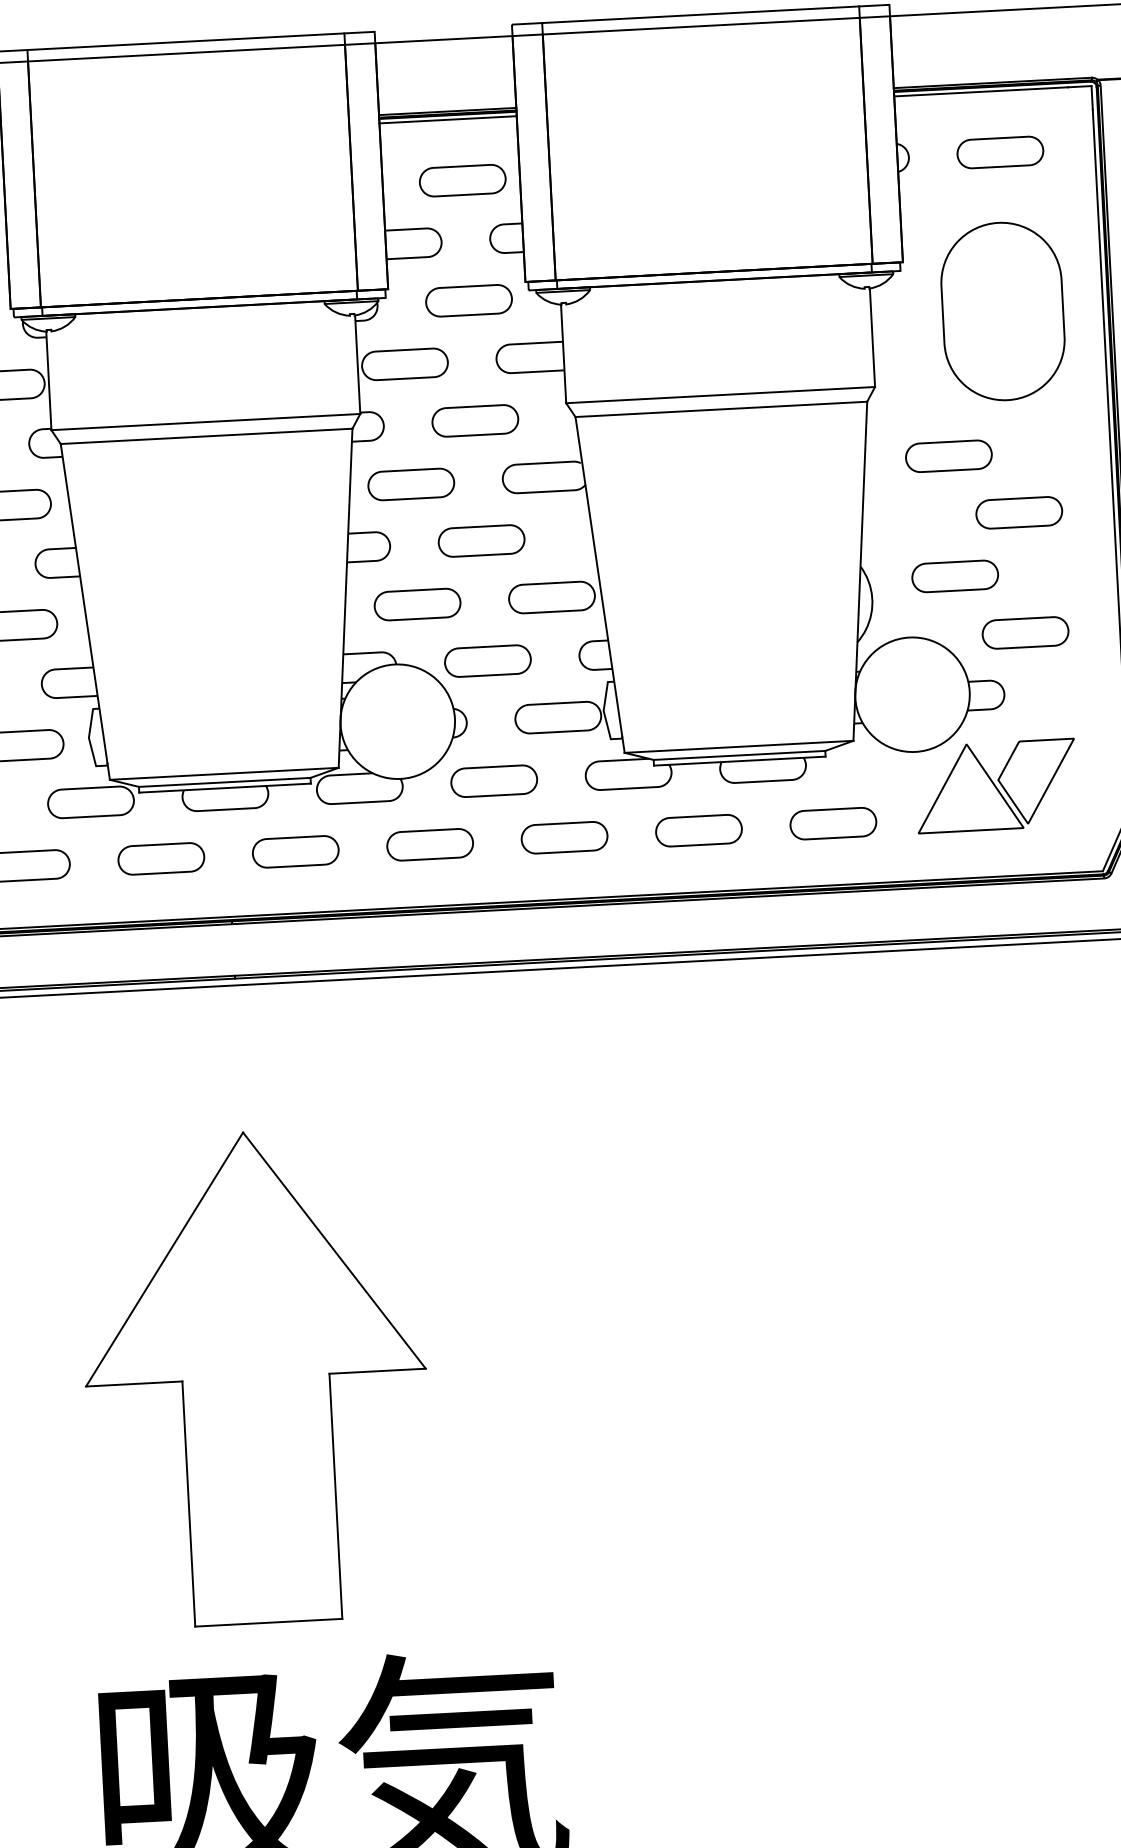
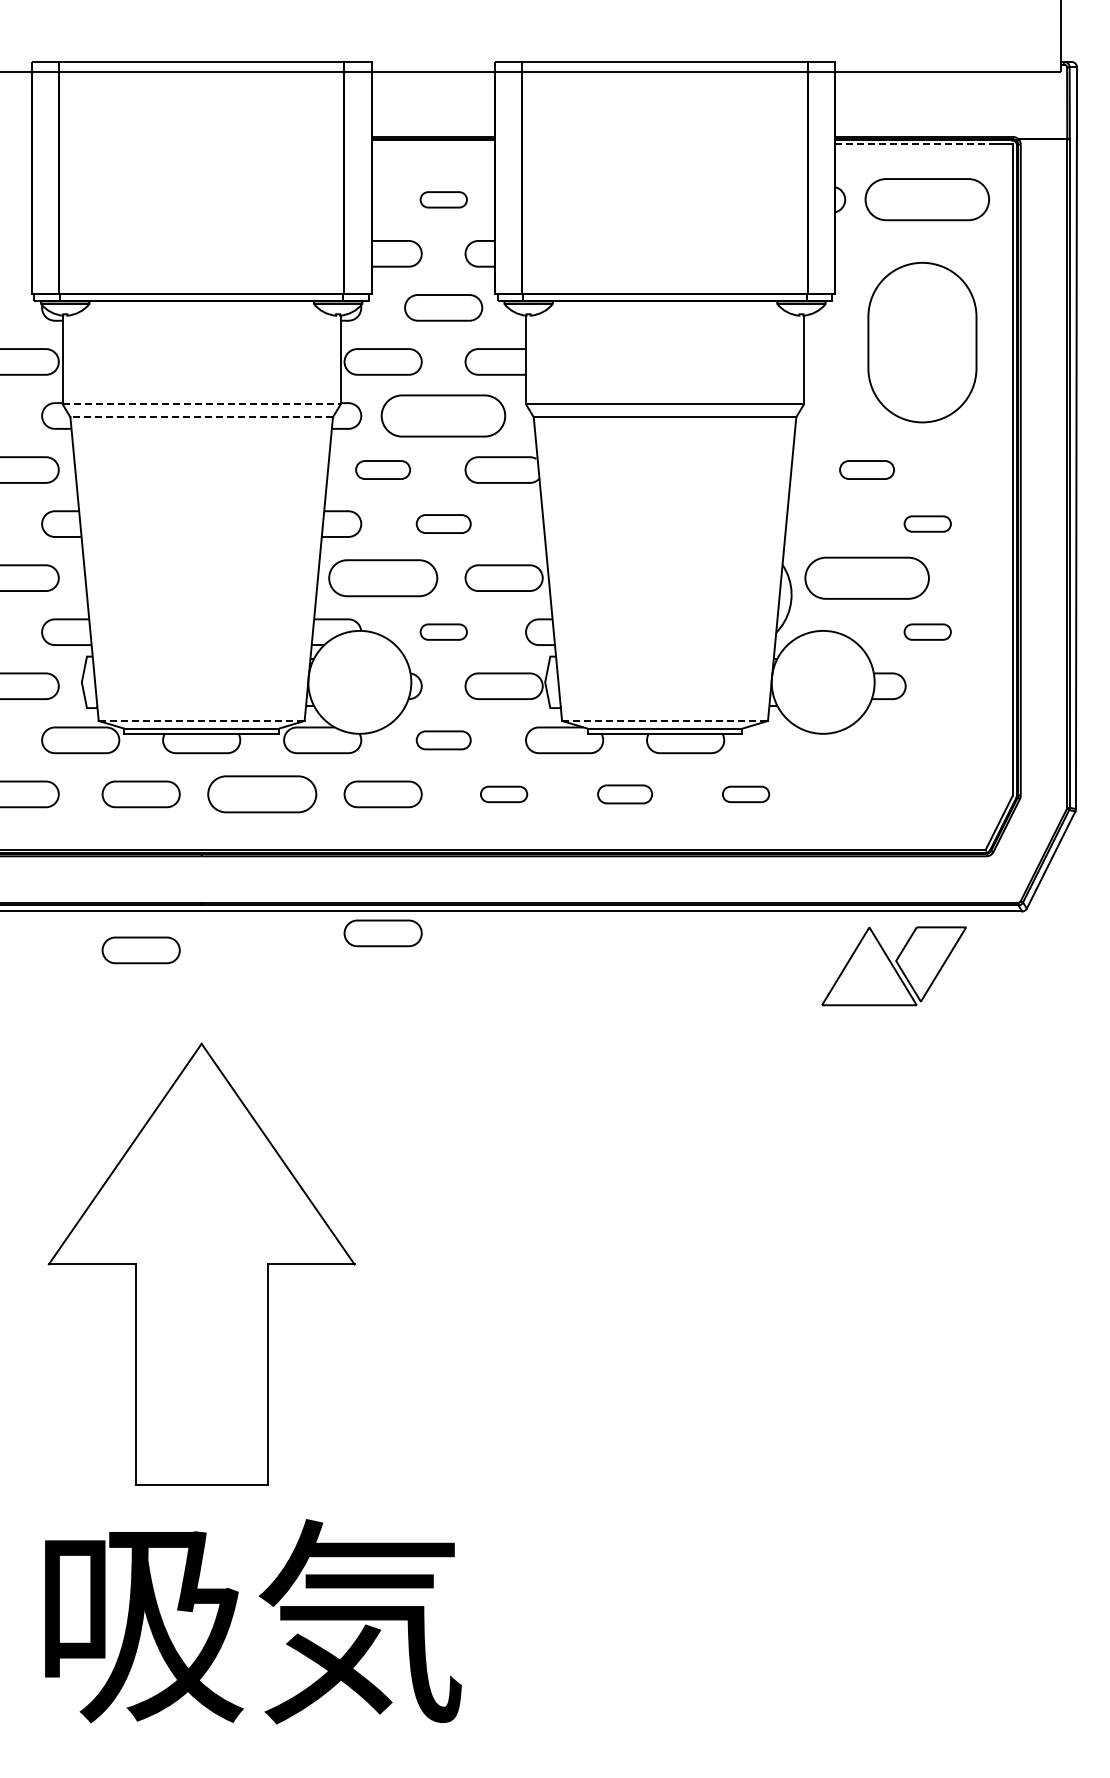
line: (981, 91) -> (913, 144), solid -> dashed
line: (448, 119) -> (433, 144), removed
part: (1000, 152) -> (927, 199), size x1.6
part: (462, 180) -> (443, 199), size x0.6
part: (475, 420) -> (443, 415), size x1.6
line: (206, 422) -> (202, 404), solid -> dashed
line: (206, 436) -> (201, 417), solid -> dashed
part: (948, 455) -> (866, 469), size x0.7
part: (410, 483) -> (382, 469), size x0.7
part: (1019, 512) -> (927, 523), size x0.6
part: (481, 540) -> (443, 523), size x0.7
part: (954, 575) -> (866, 577), size x1.6
part: (416, 603) -> (382, 577), size x1.4
part: (1025, 632) -> (927, 631), size x0.6
part: (487, 660) -> (443, 631), size x0.6
line: (739, 746) -> (665, 720), solid -> dashed
line: (224, 773) -> (201, 720), solid -> dashed
part: (494, 781) -> (443, 740), size x0.7
part: (995, 786) -> (893, 966), moved
part: (832, 823) -> (745, 794), size x0.6
part: (698, 830) -> (624, 794), size x0.7
part: (563, 837) -> (503, 794), size x0.6
part: (295, 852) -> (261, 794), size x1.4
part: (437, 999) -> (382, 933), added
part: (169, 1032) -> (140, 950), added

